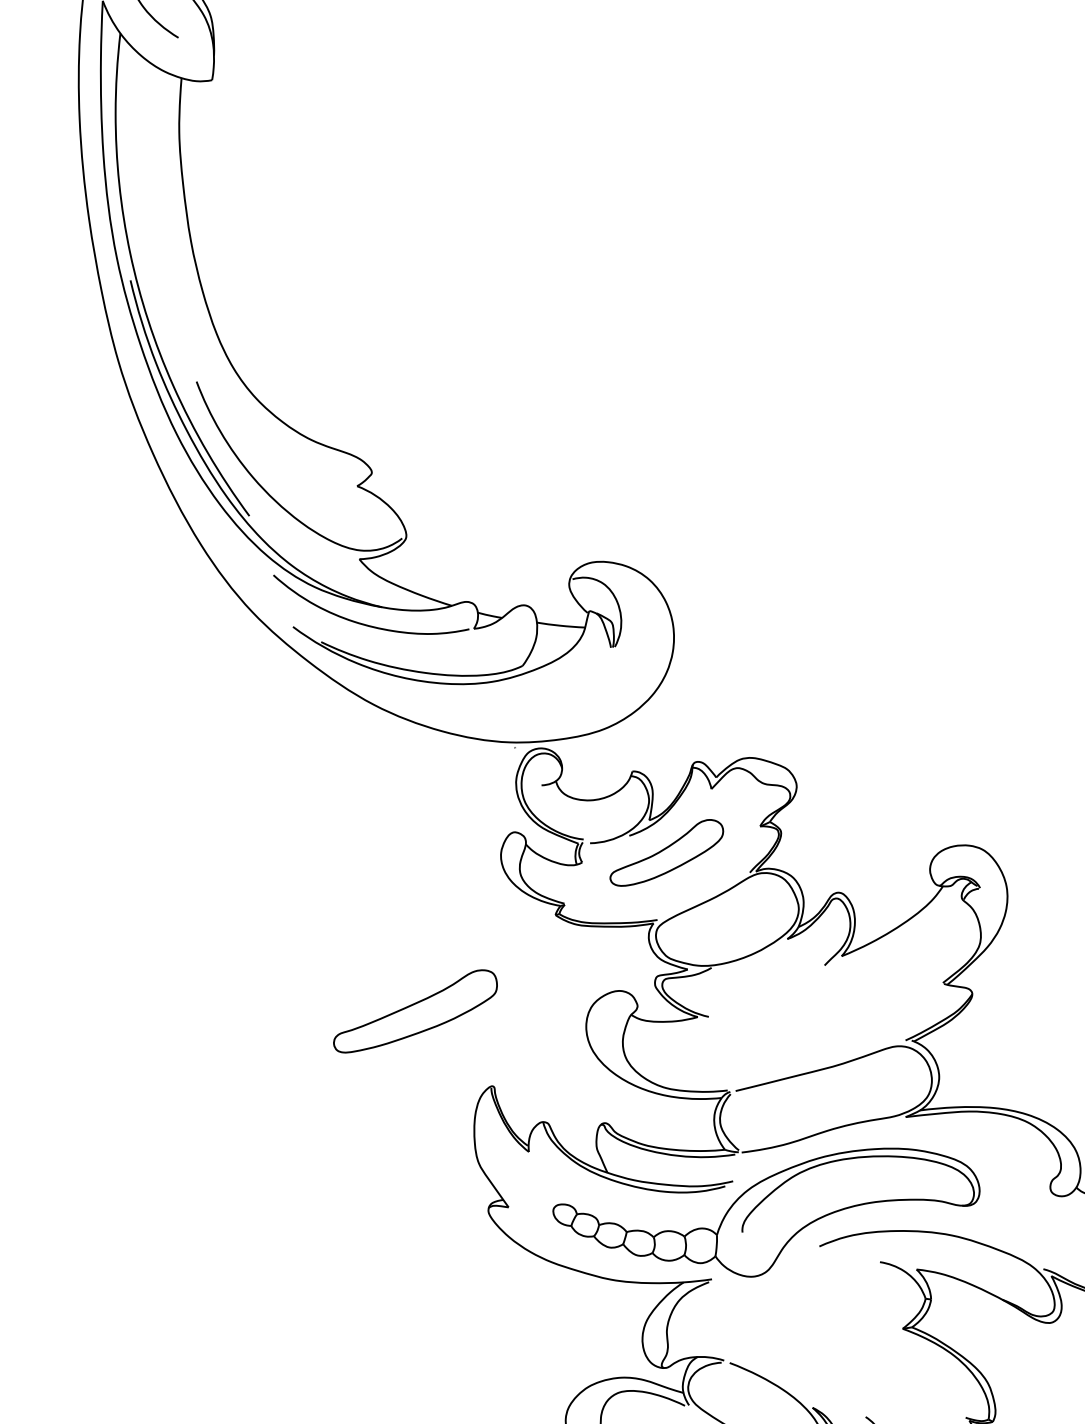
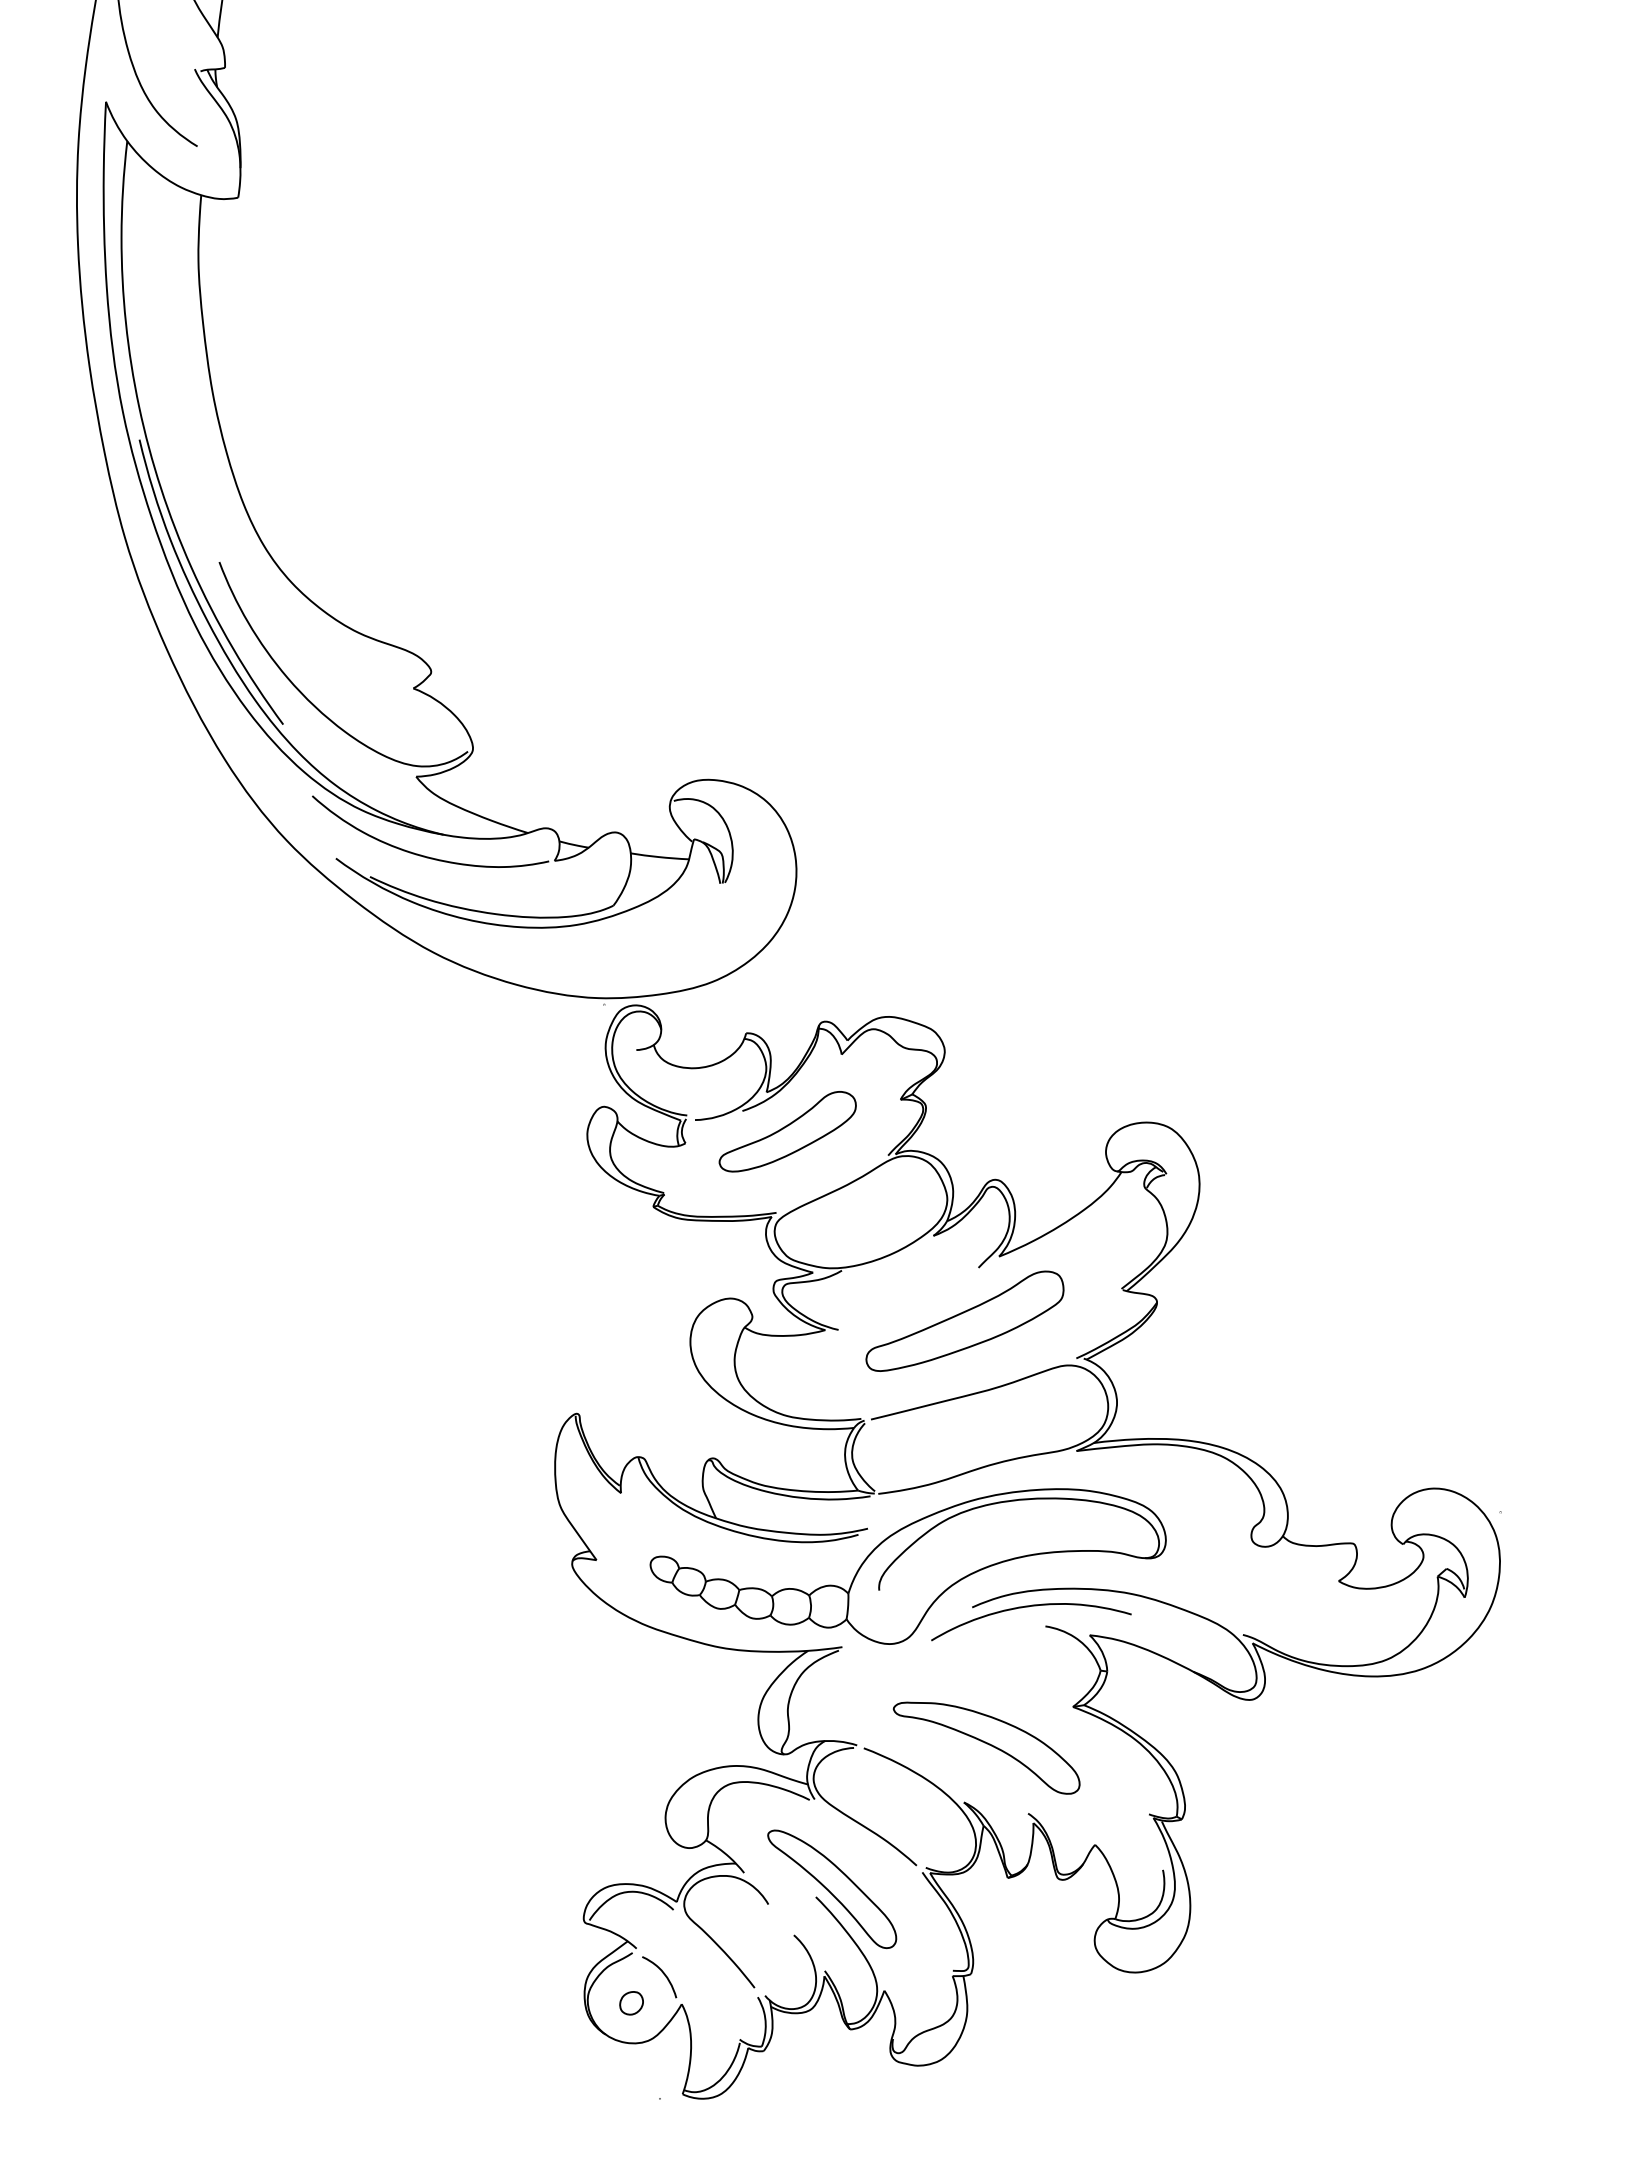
part: (415, 1010) -> (964, 1320), moved
curve: (865, 1246) -> (1028, 1607), added
part: (831, 1362) -> (986, 1747), added

